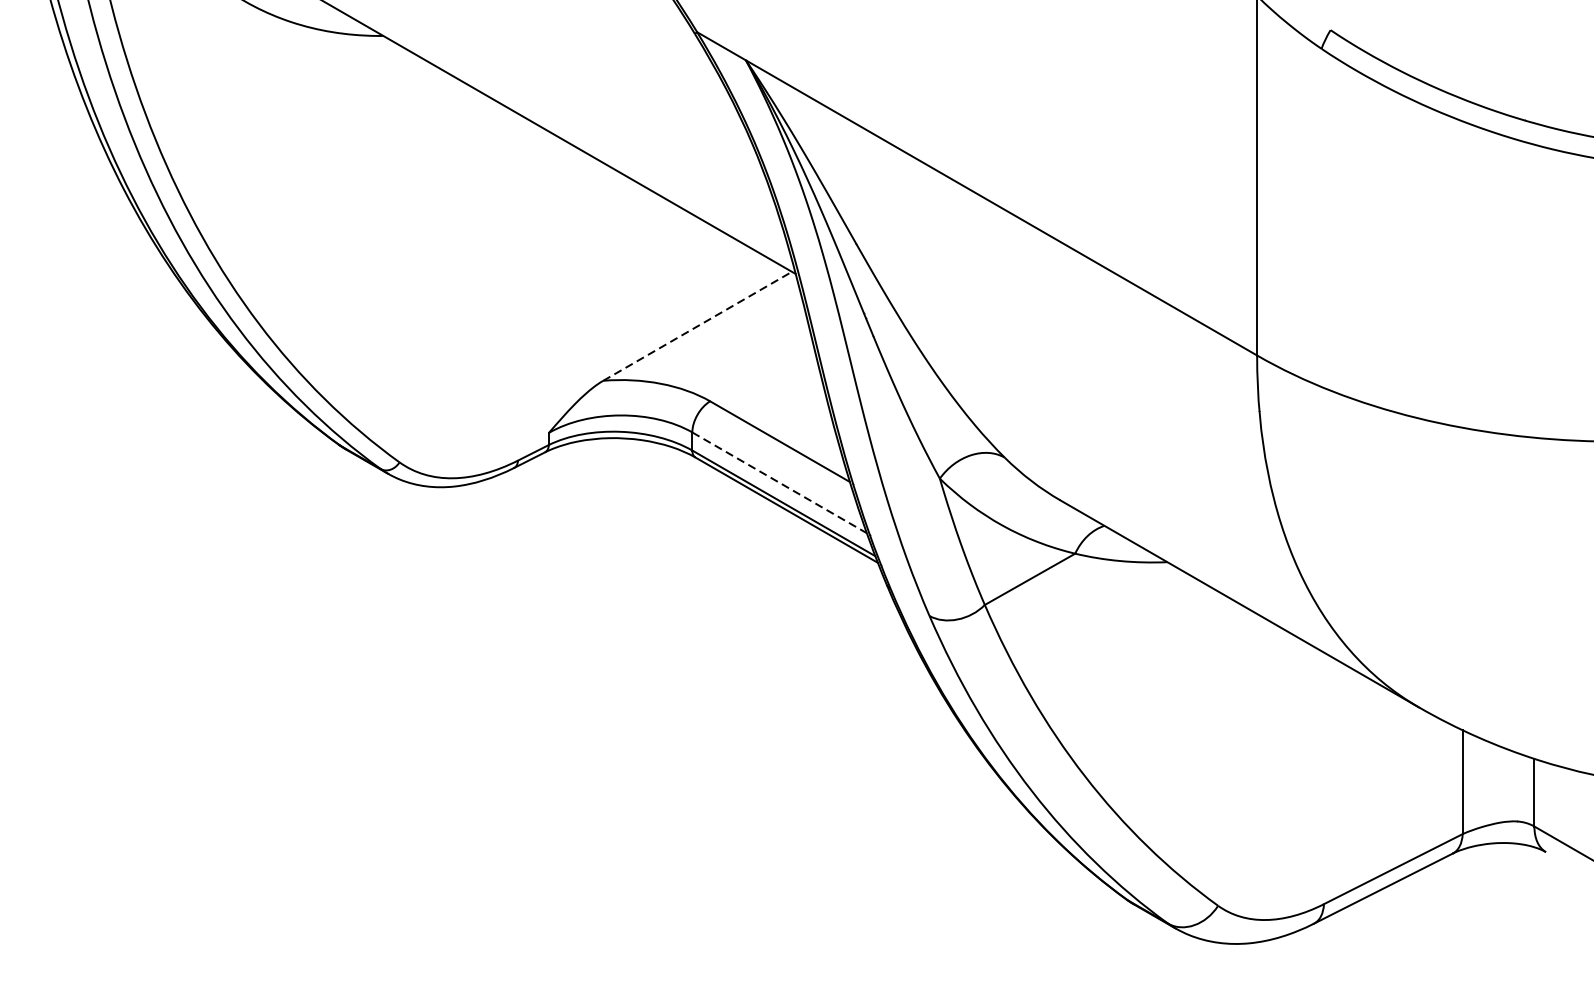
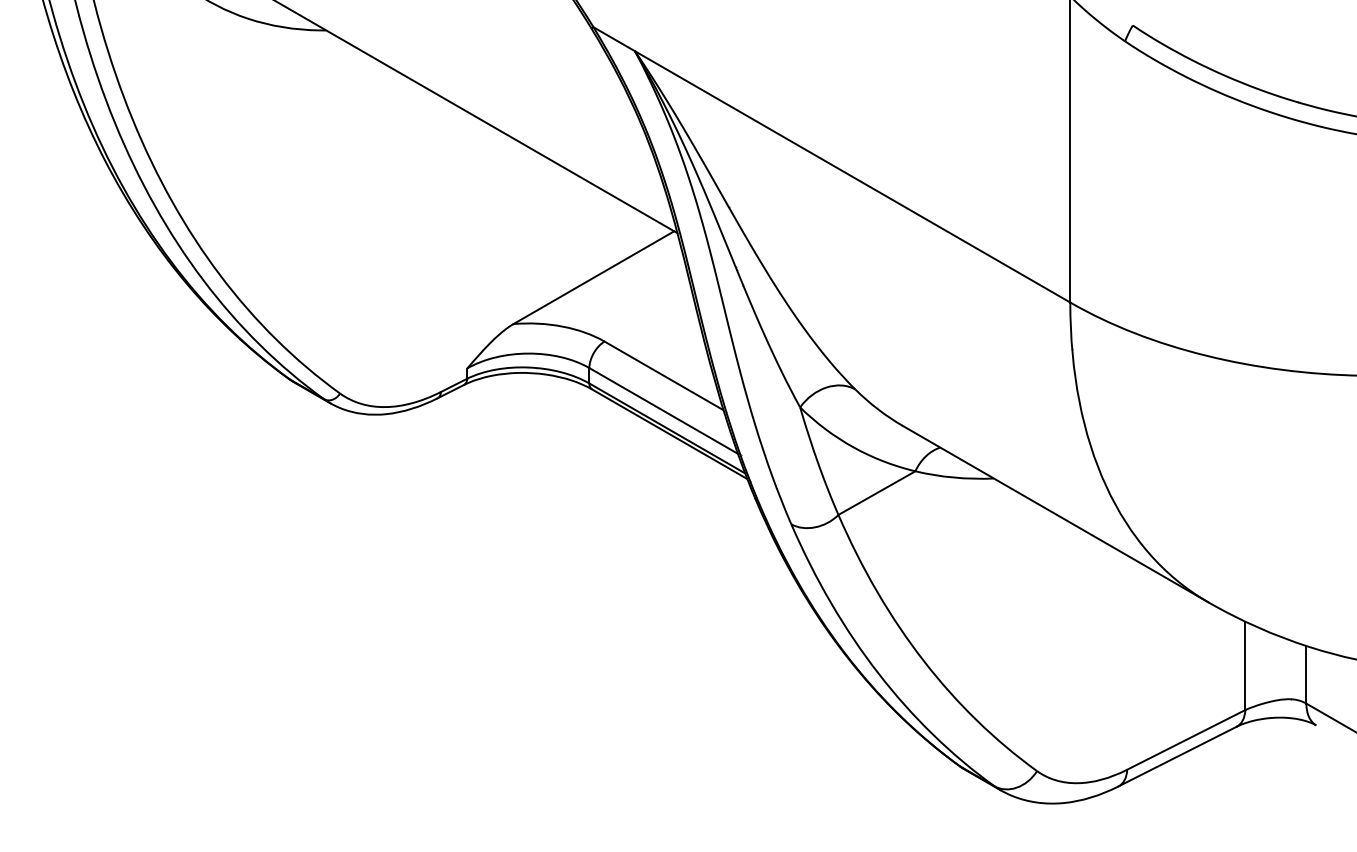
line: (697, 326) -> (593, 277), dashed -> solid
line: (779, 482) -> (663, 410), dashed -> solid

